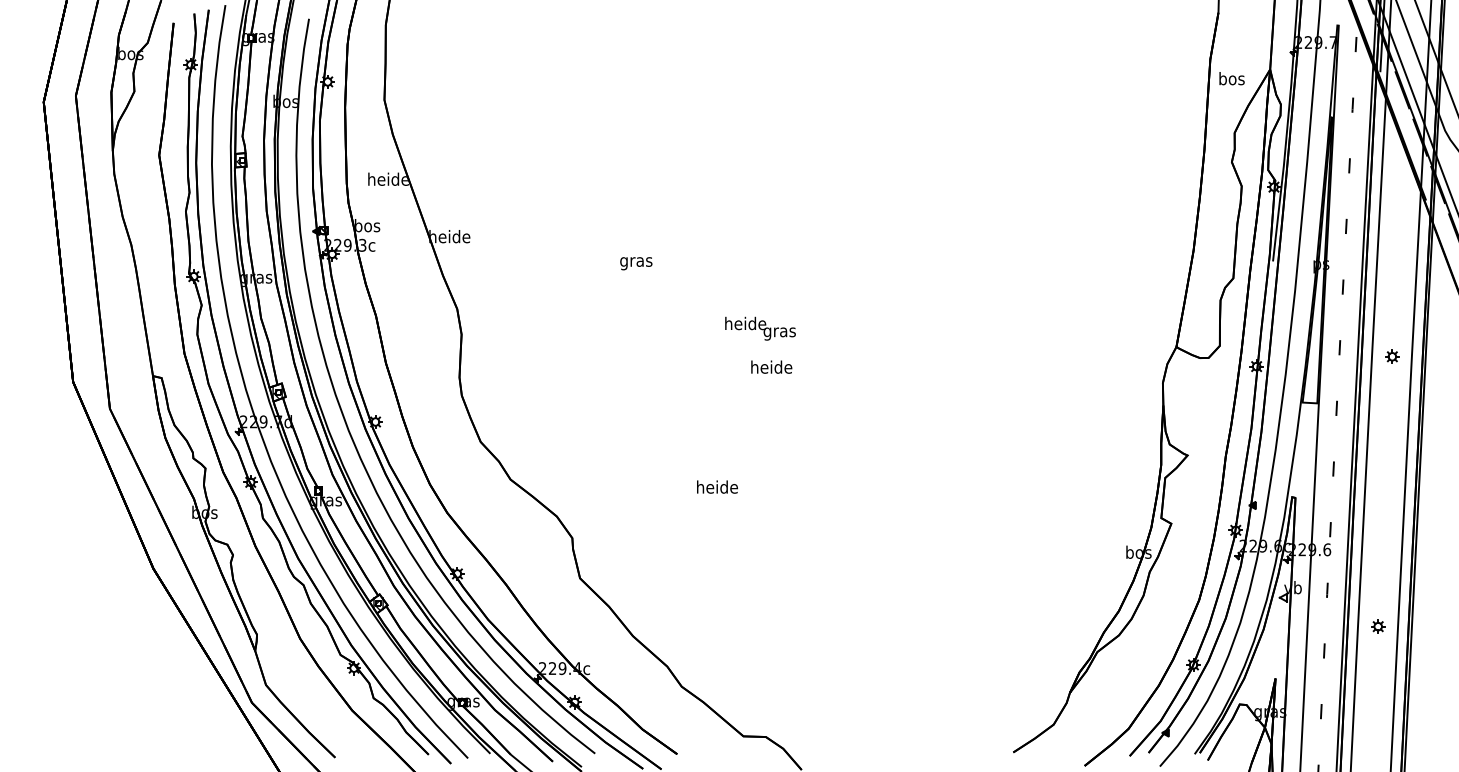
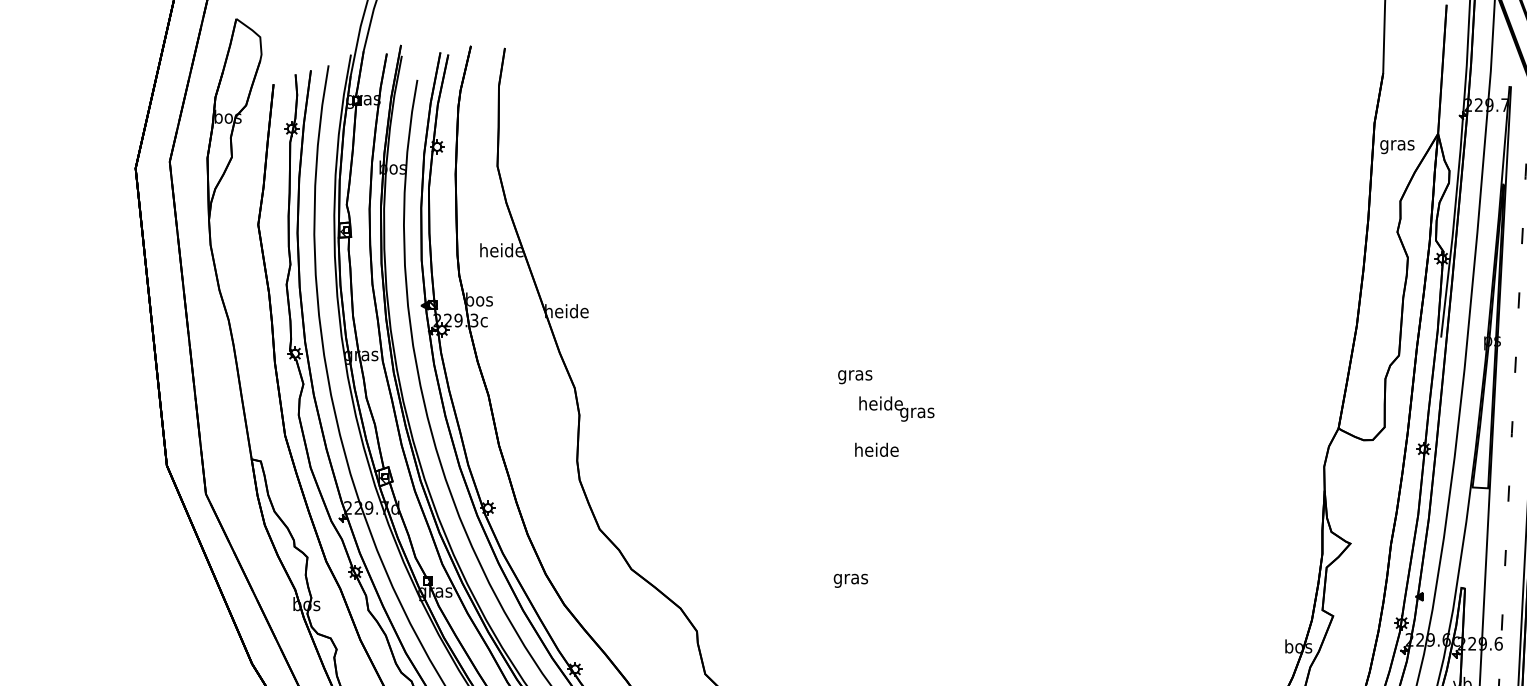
text: (1231, 80) -> (1397, 145), bos -> gras
text: (636, 263) -> (855, 376), moved
text: (771, 366) -> (876, 449), moved
text: (717, 488) -> (851, 578), heide -> gras

